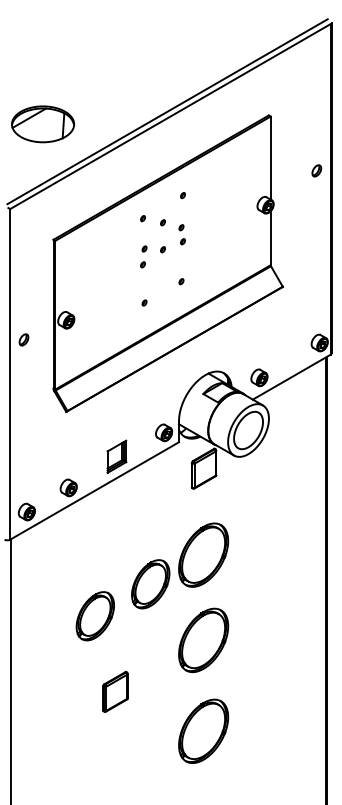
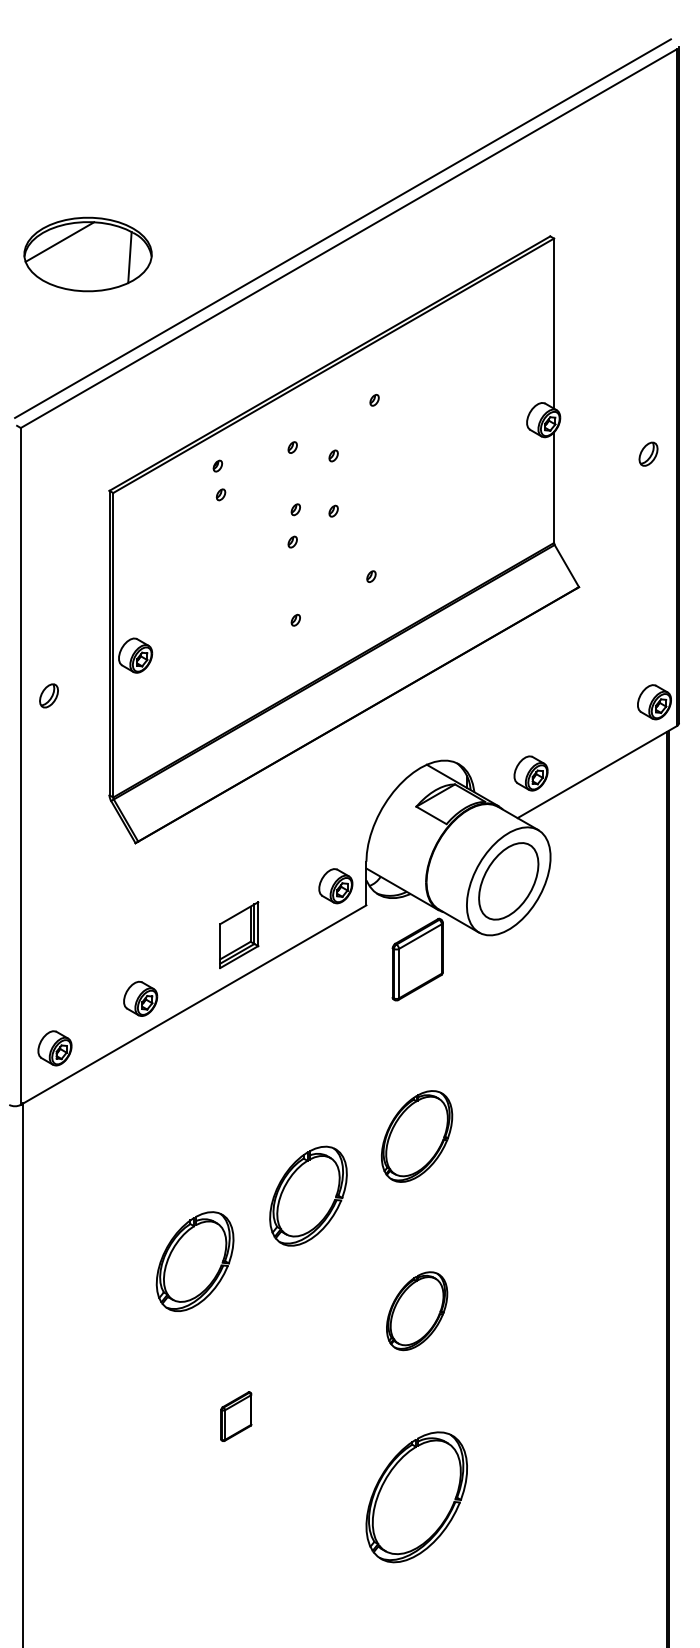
part: (316, 170) -> (647, 453), moved
part: (181, 234) -> (217, 480), moved
part: (203, 554) -> (416, 1135), size x0.7
part: (203, 640) -> (416, 1311), size x0.6
part: (115, 691) -> (236, 1415), size x0.6

